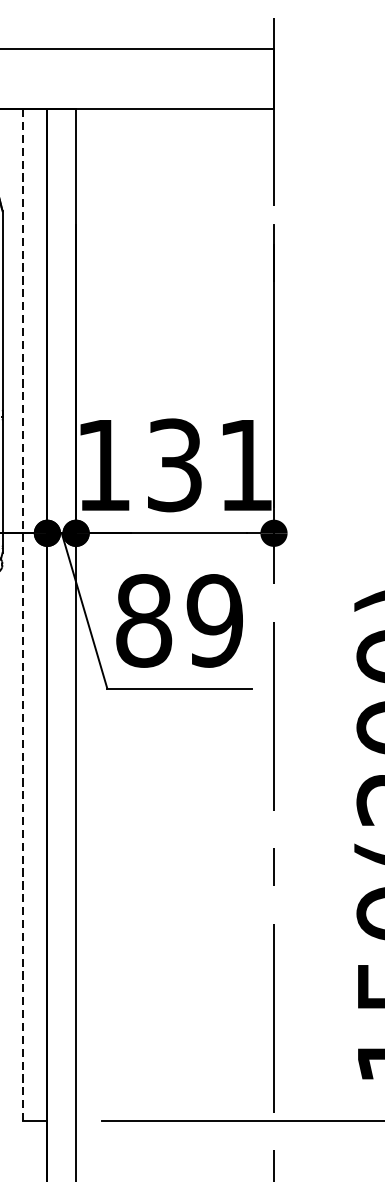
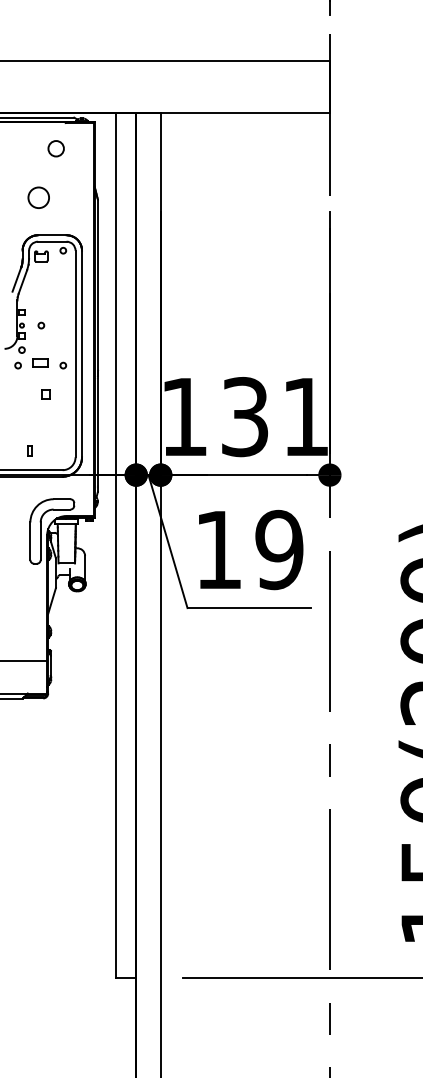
line: (23, 614) -> (115, 544), dashed -> solid
text: (143, 620) -> (218, 549), 89 -> 19

